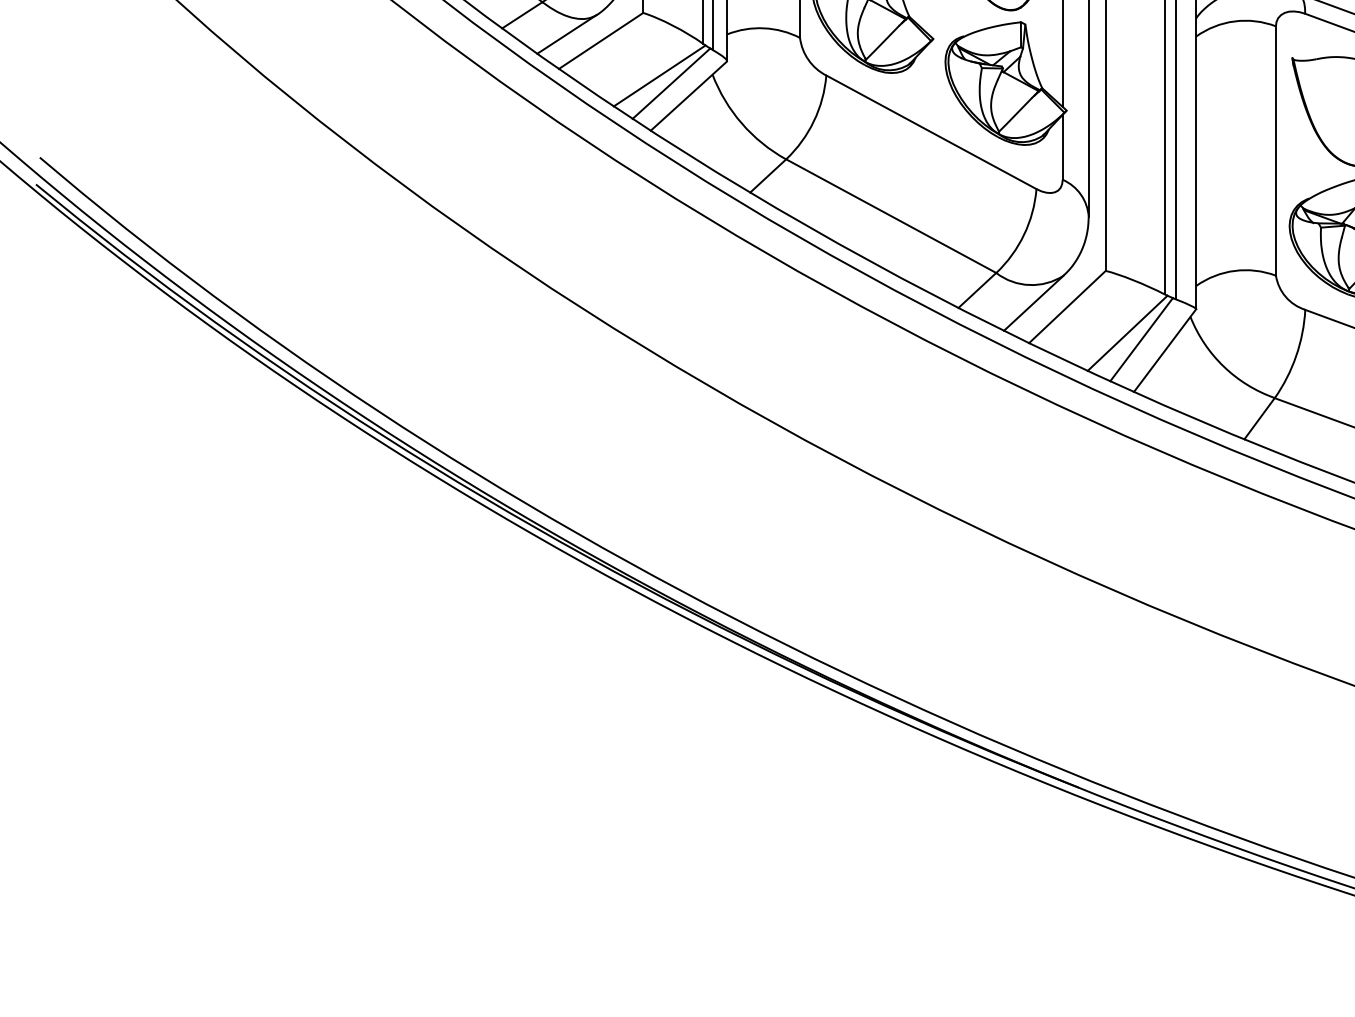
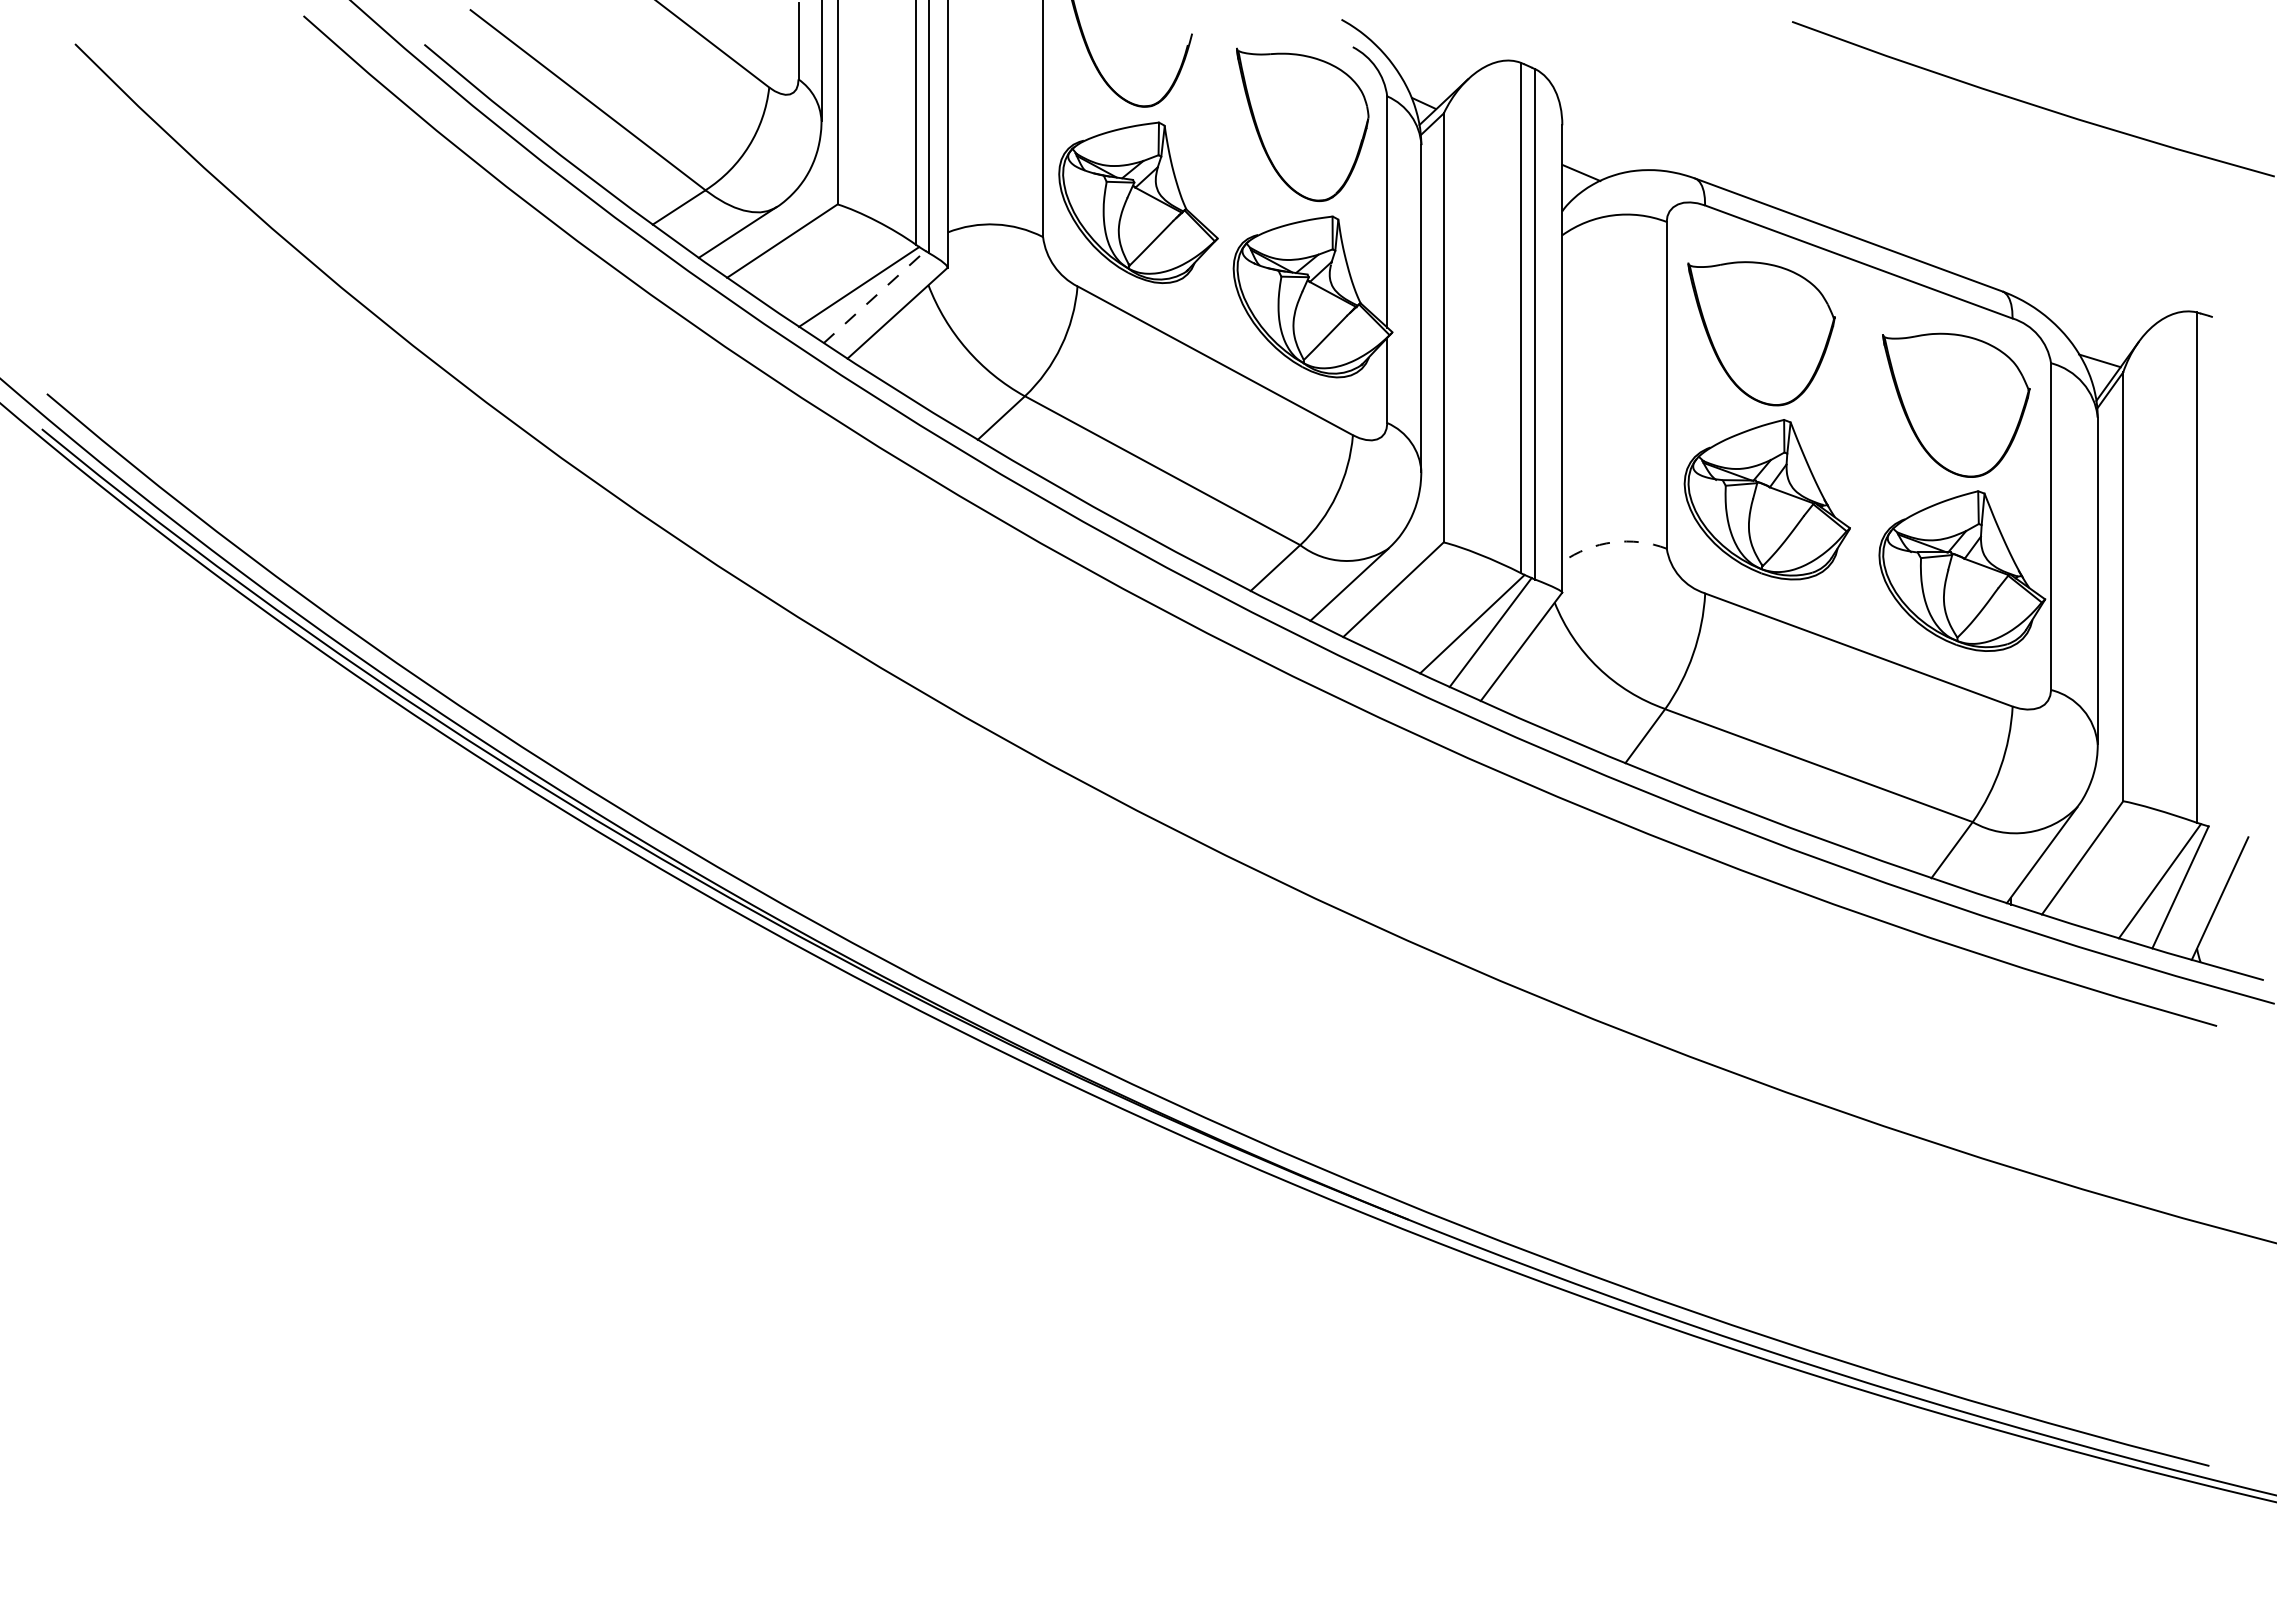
line: (671, 84) -> (874, 297), solid -> dashed
arc: (1234, 270) -> (1612, 542), solid -> dashed

